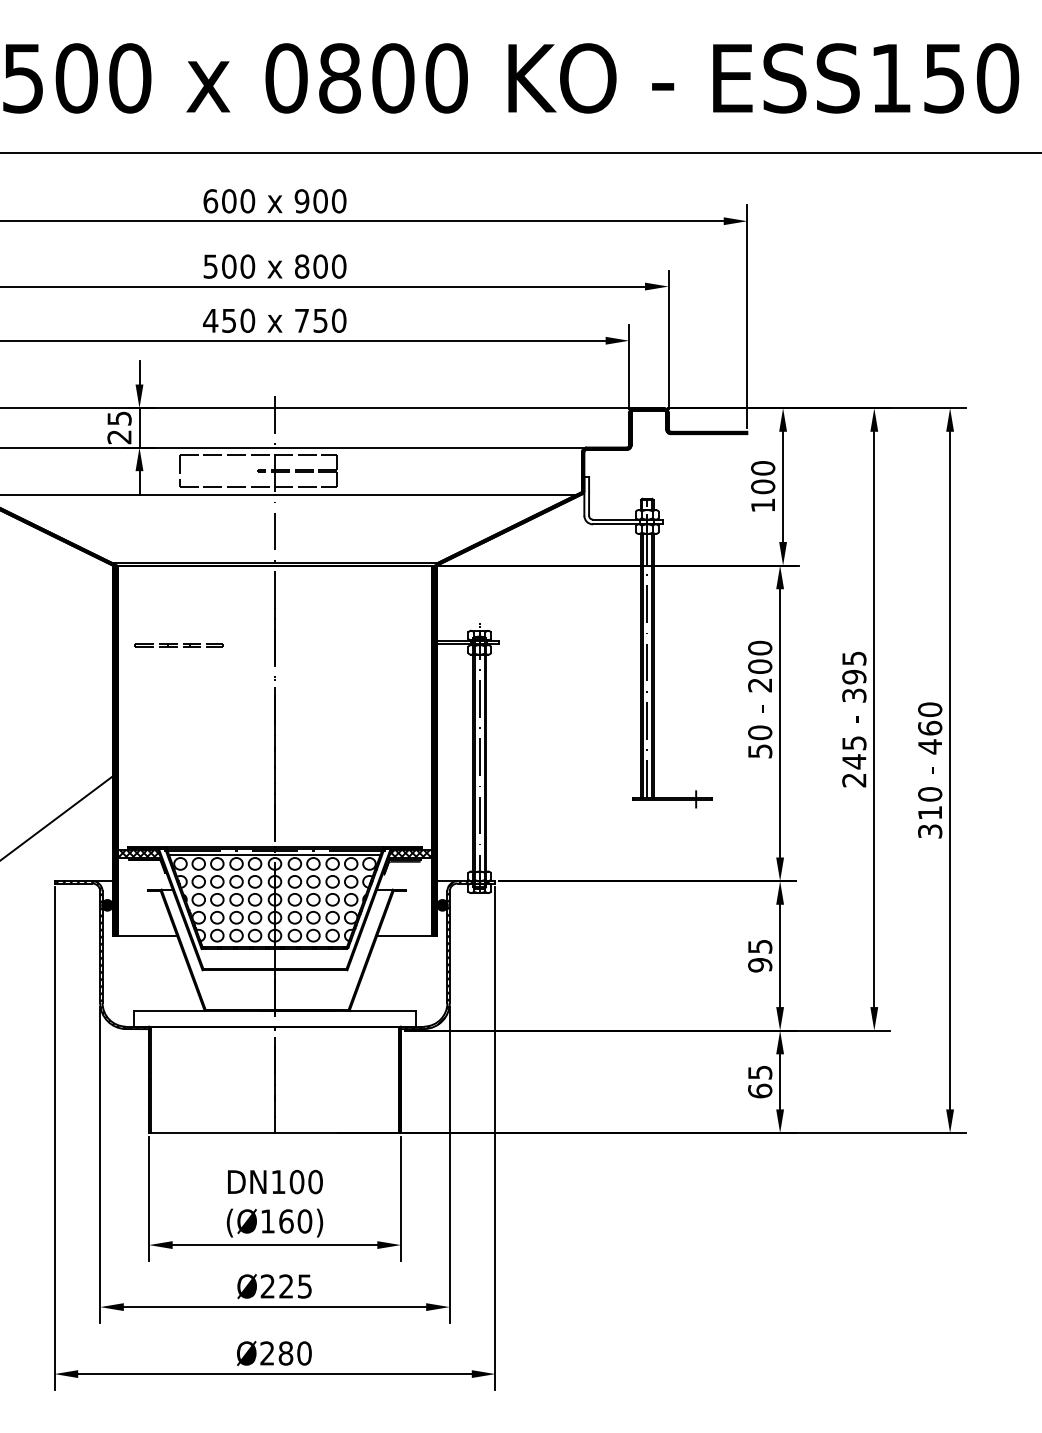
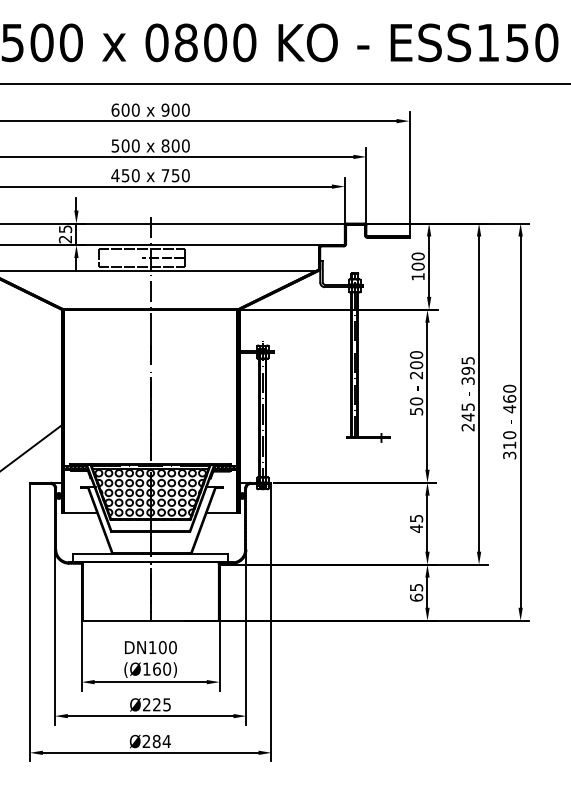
line: (176, 645) -> (96, 353), removed
text: (760, 964) -> (416, 528), 95 -> 45
text: (303, 1353) -> (166, 741), Ø280 -> Ø284

